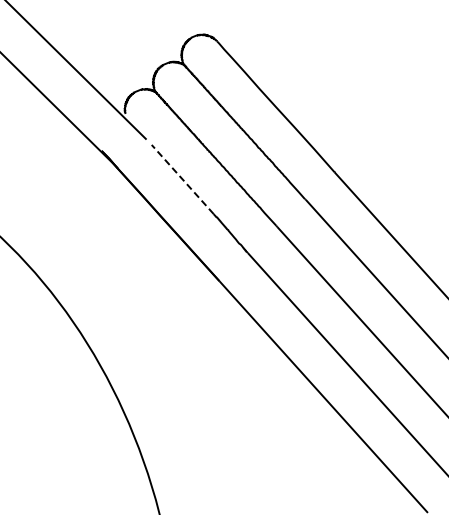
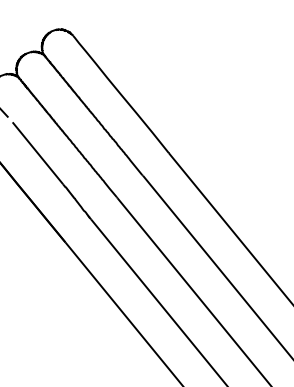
line: (182, 179) -> (37, 153), dashed -> solid

